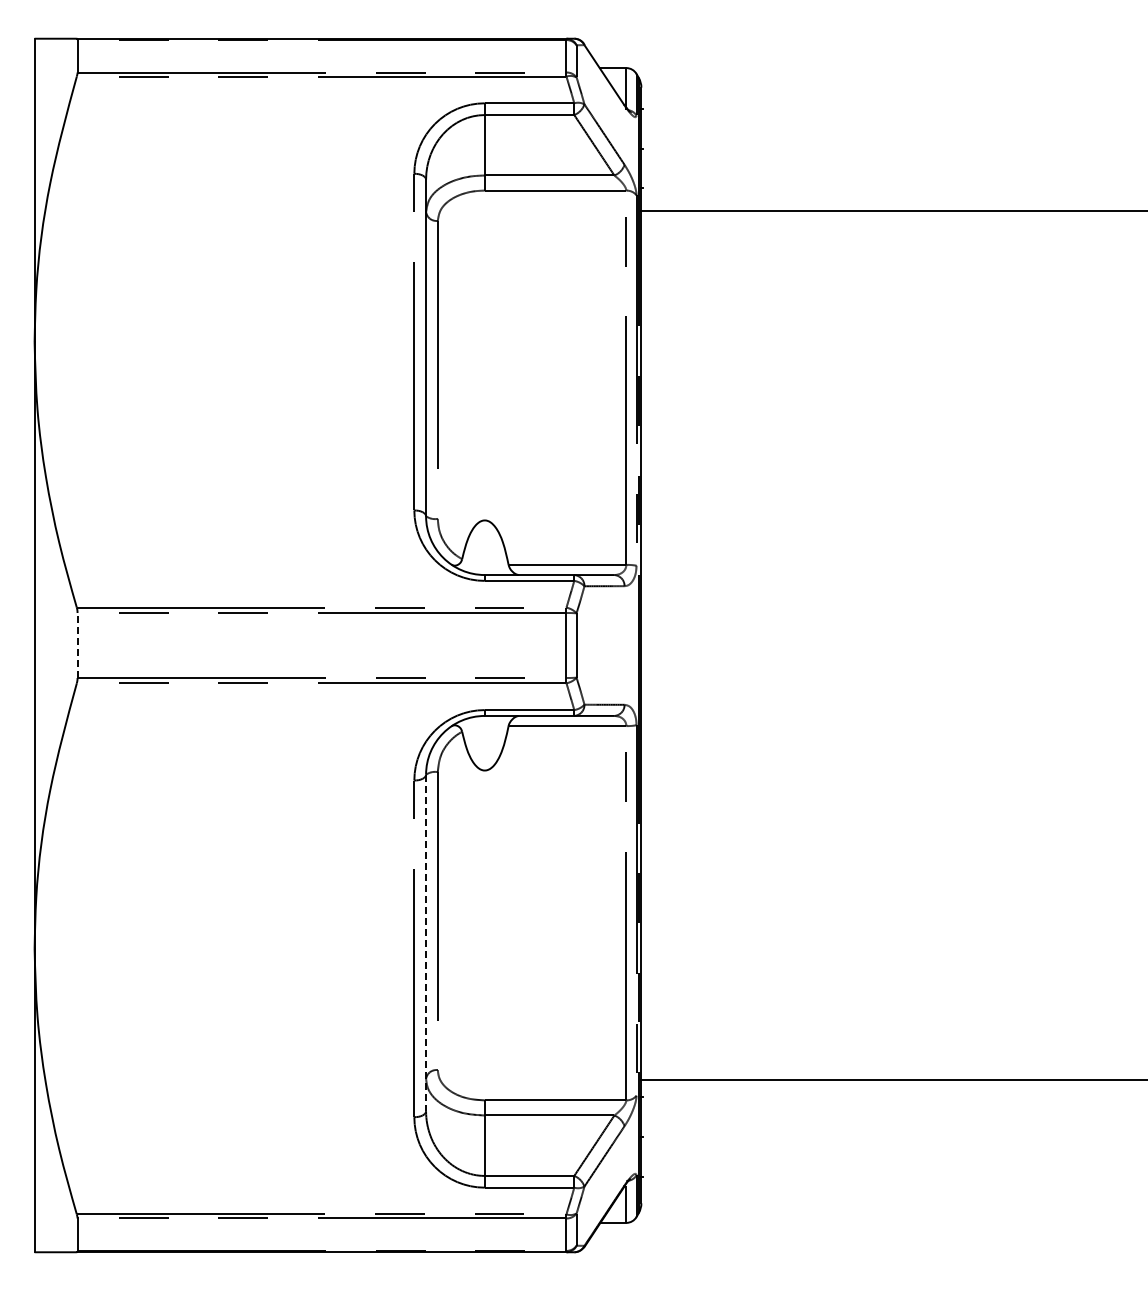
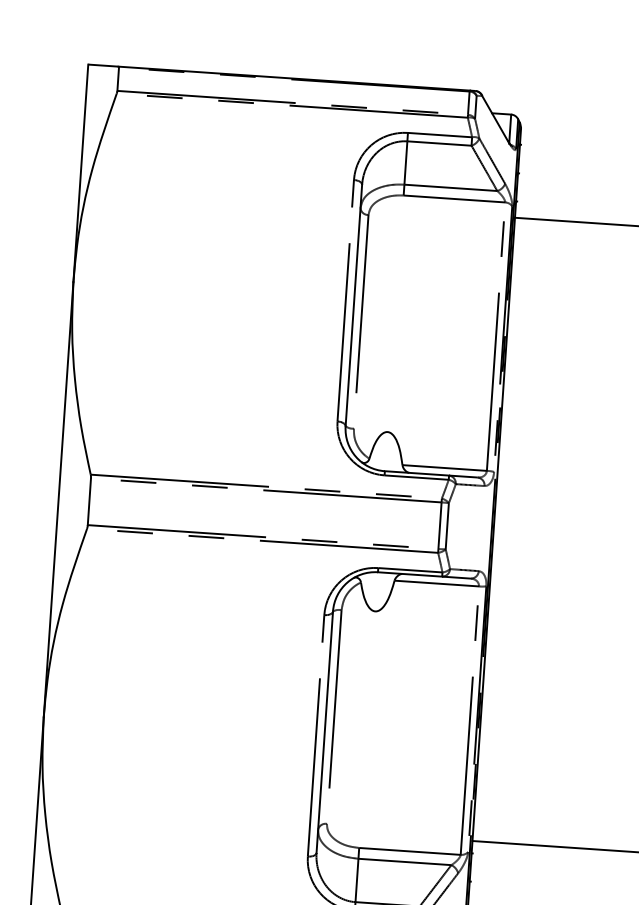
line: (77, 645) -> (89, 501), dashed -> solid
line: (426, 943) -> (325, 732), dashed -> solid

